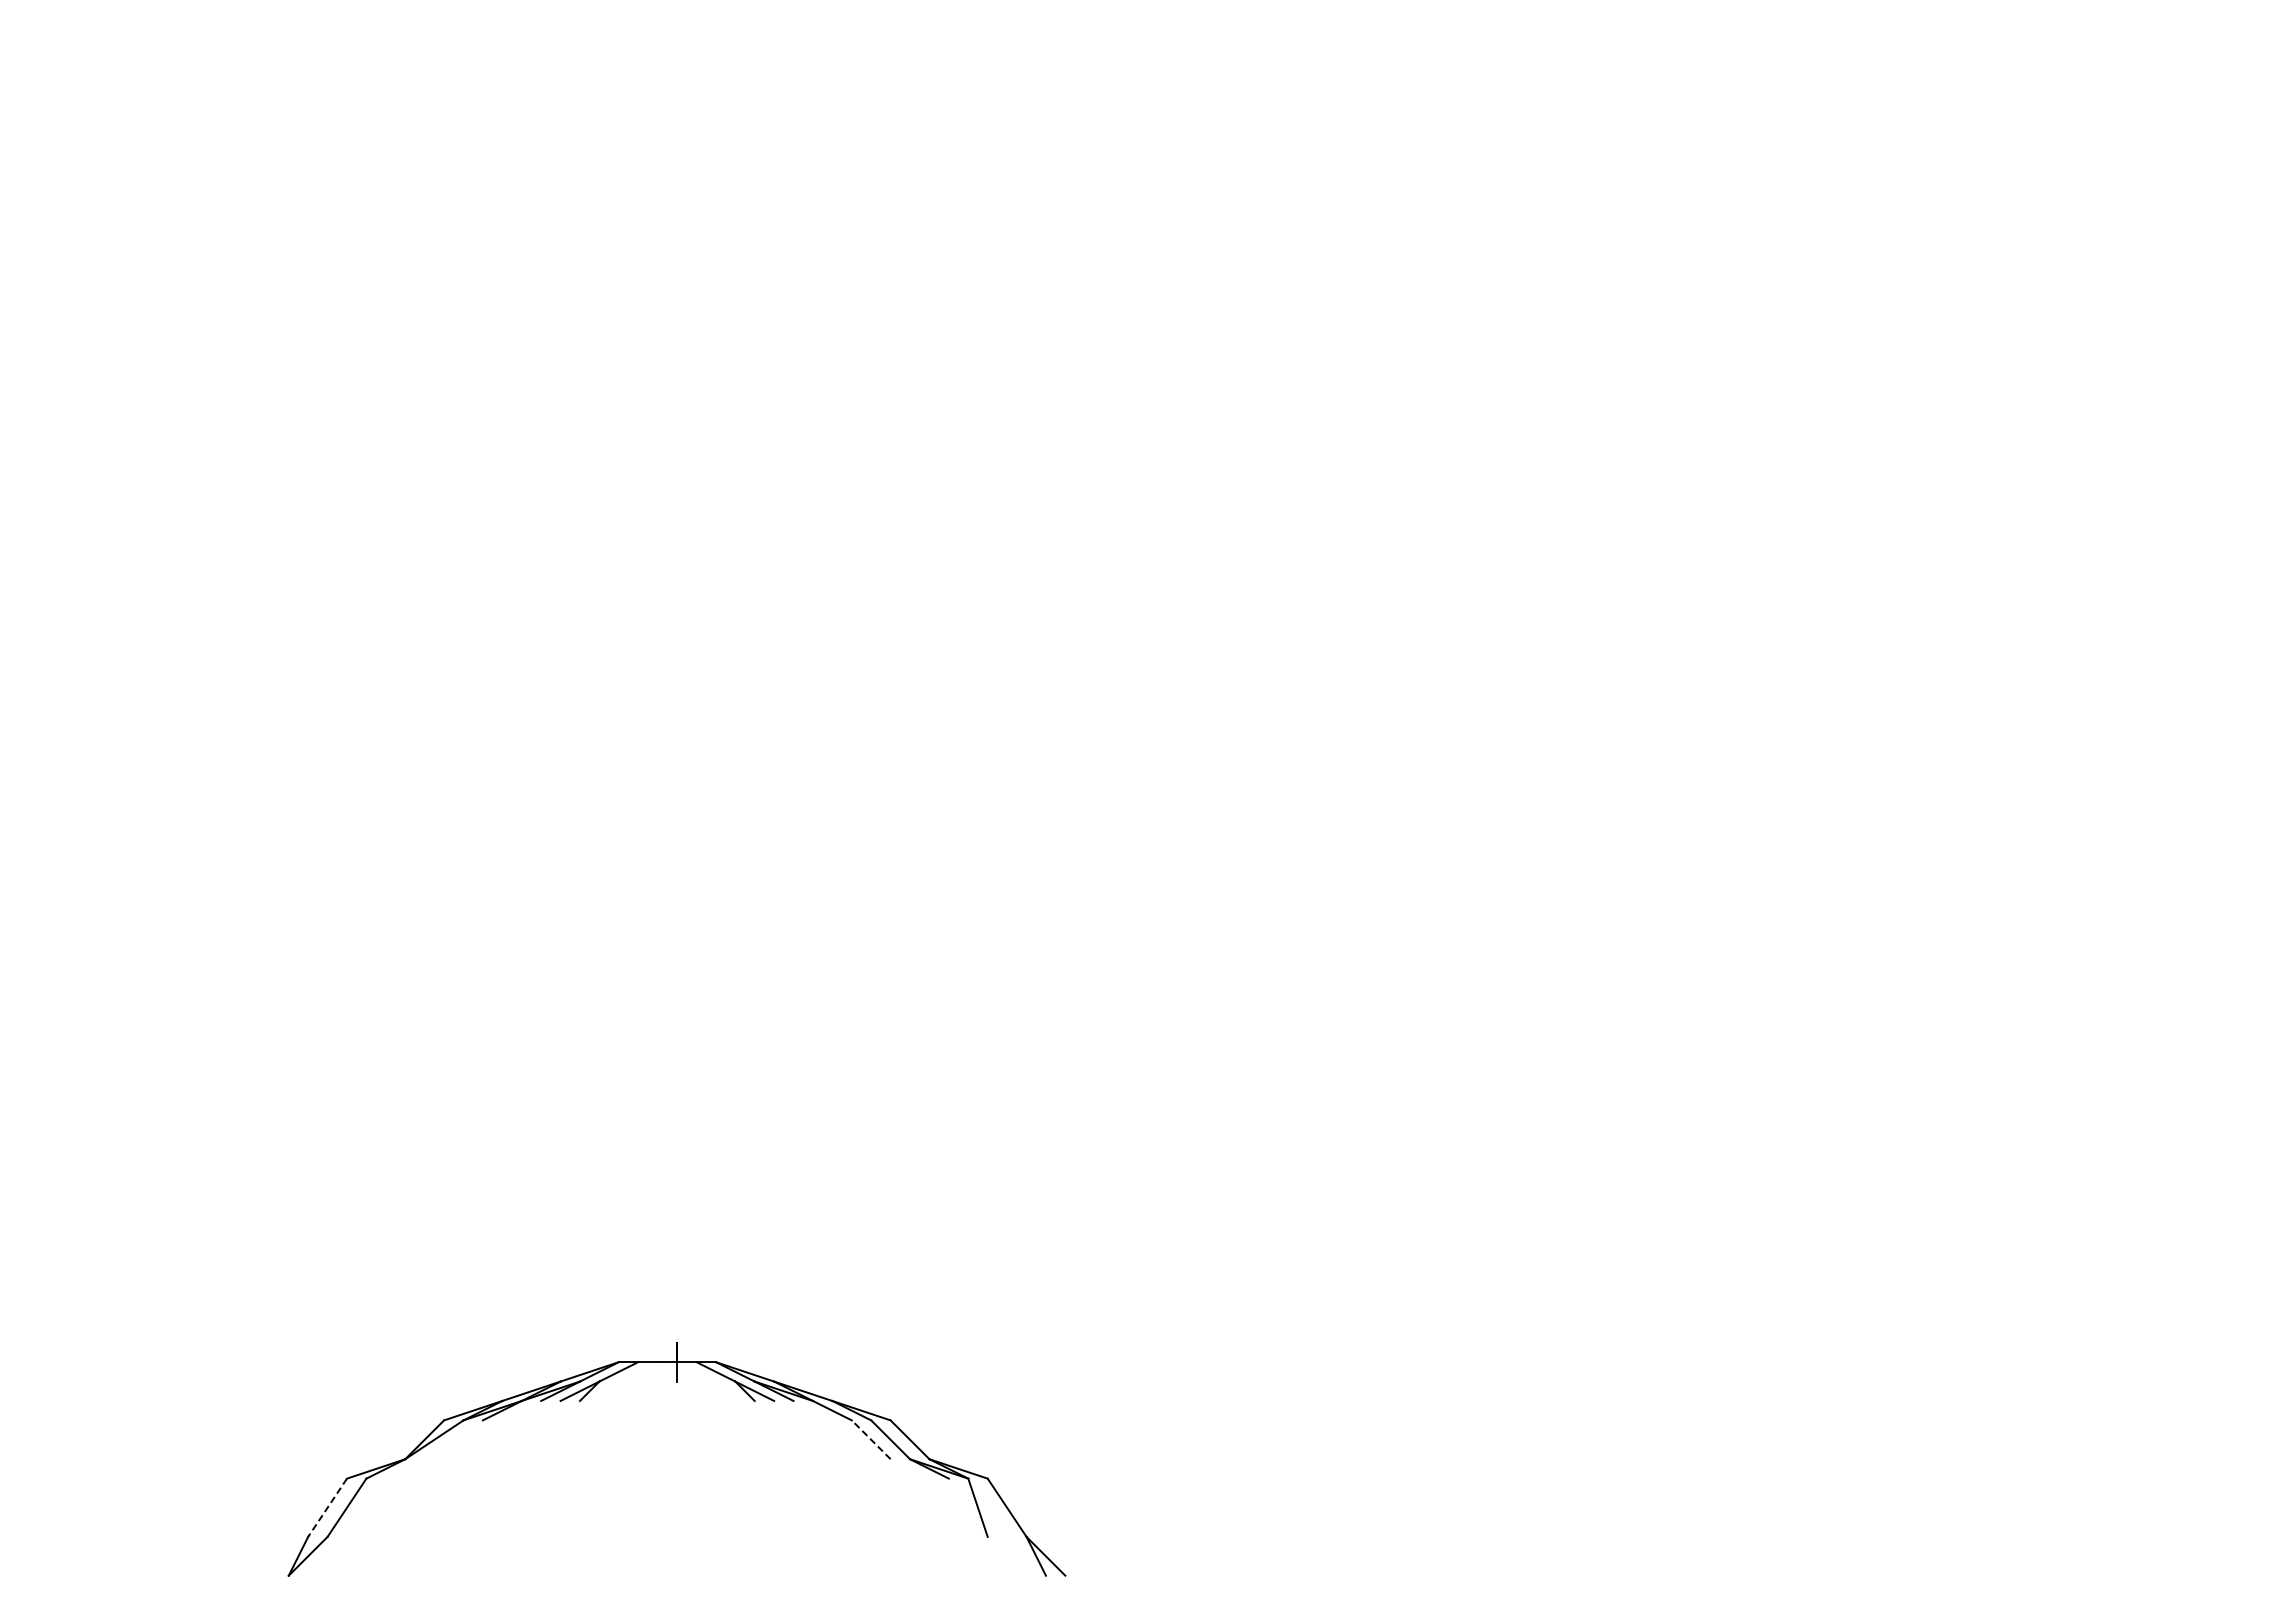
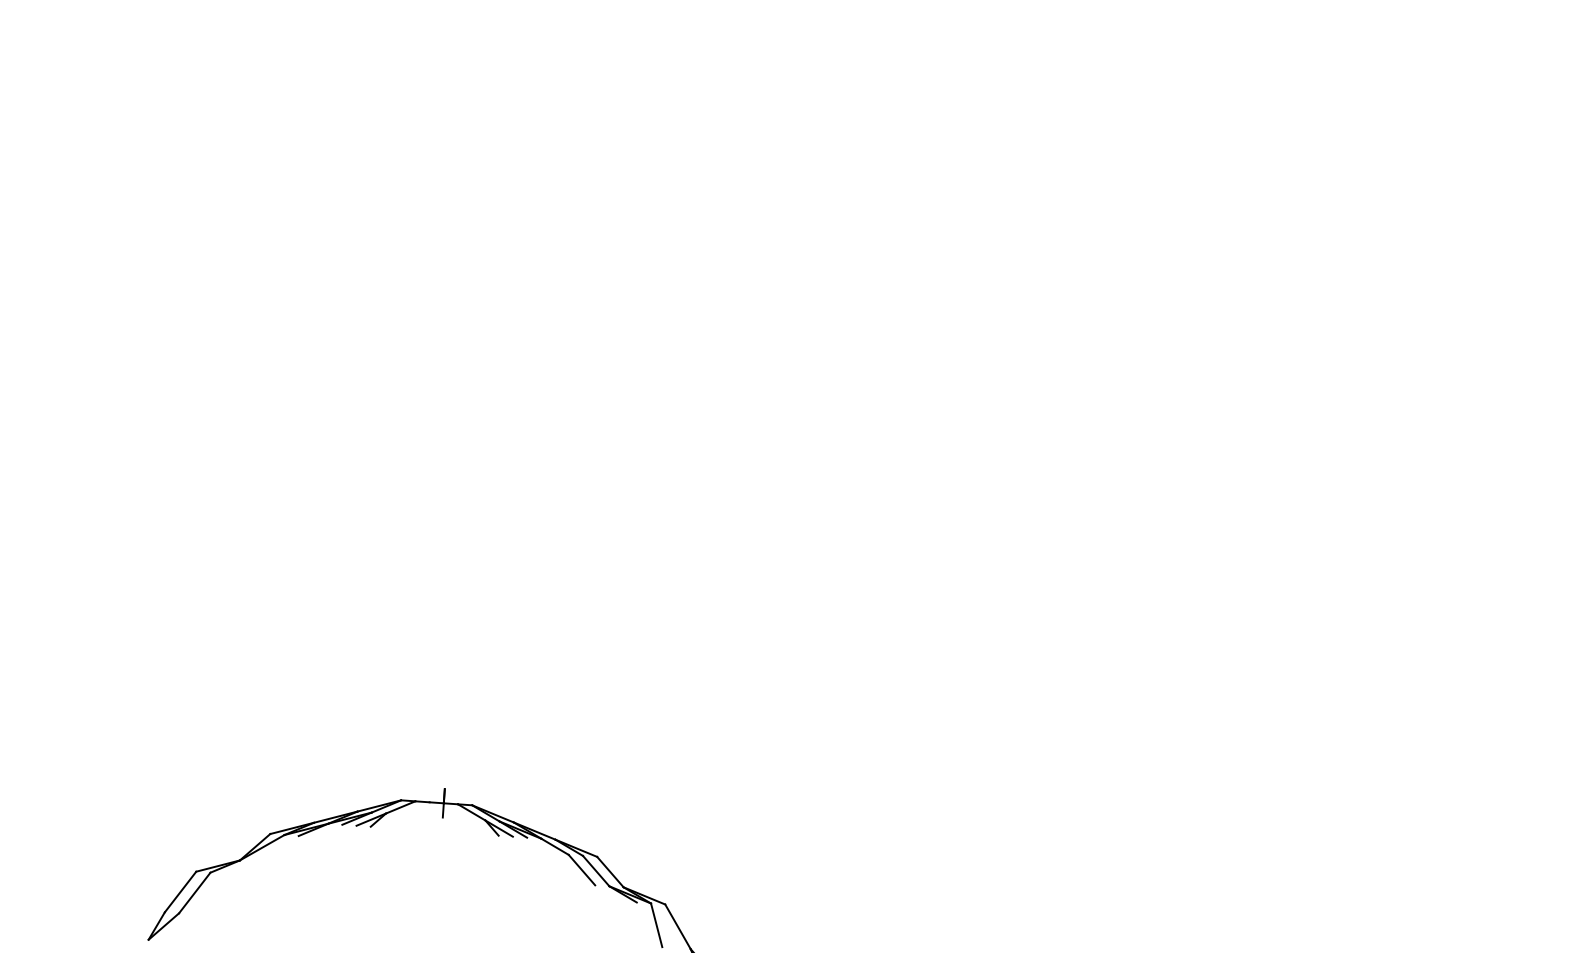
line: (870, 1439) -> (581, 869), dashed -> solid
line: (327, 1508) -> (180, 892), dashed -> solid

